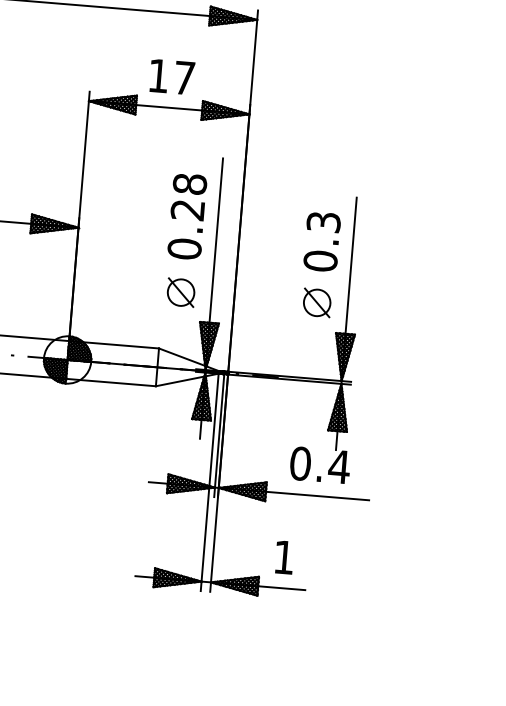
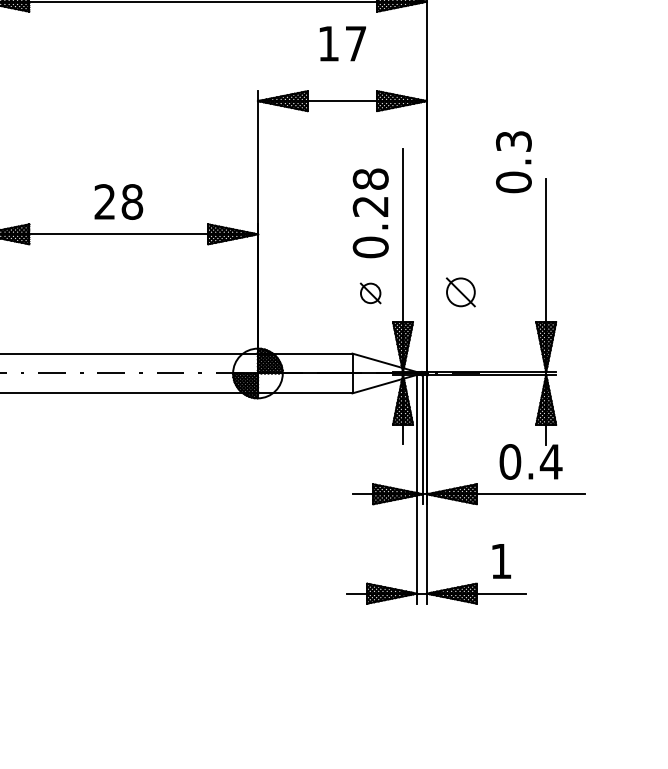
text: (171, 76) -> (342, 43), moved
text: (321, 242) -> (513, 162), moved
part: (180, 292) -> (370, 293), size x0.7
part: (316, 302) -> (460, 292), moved

